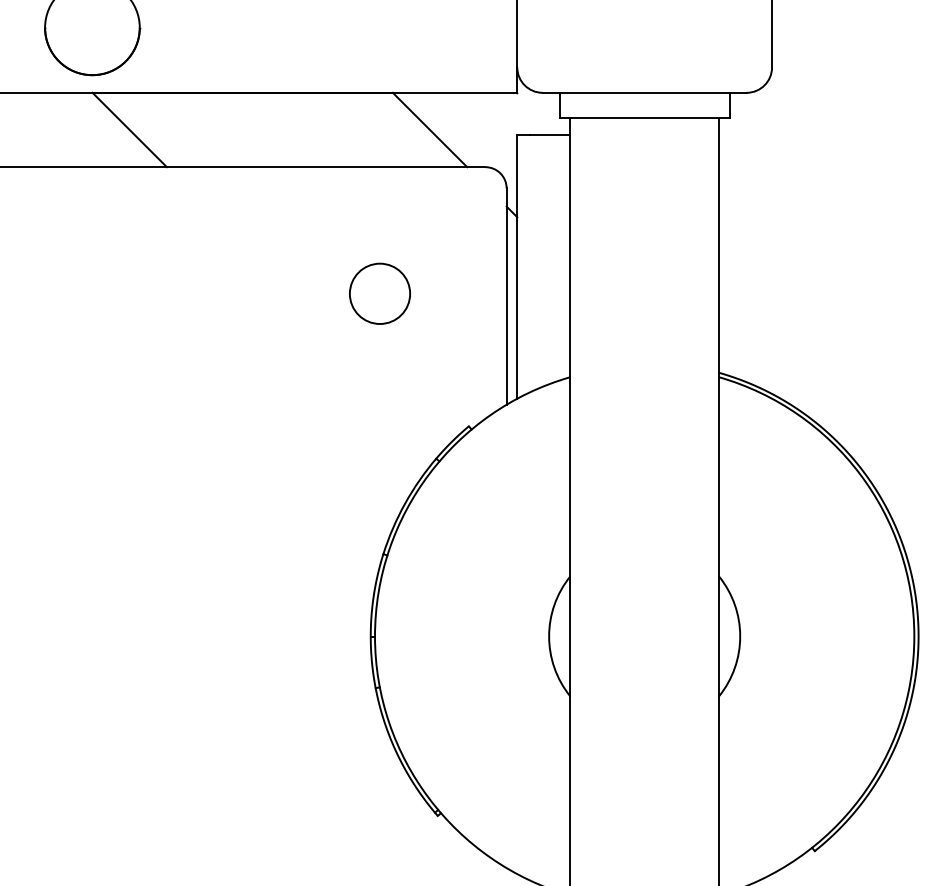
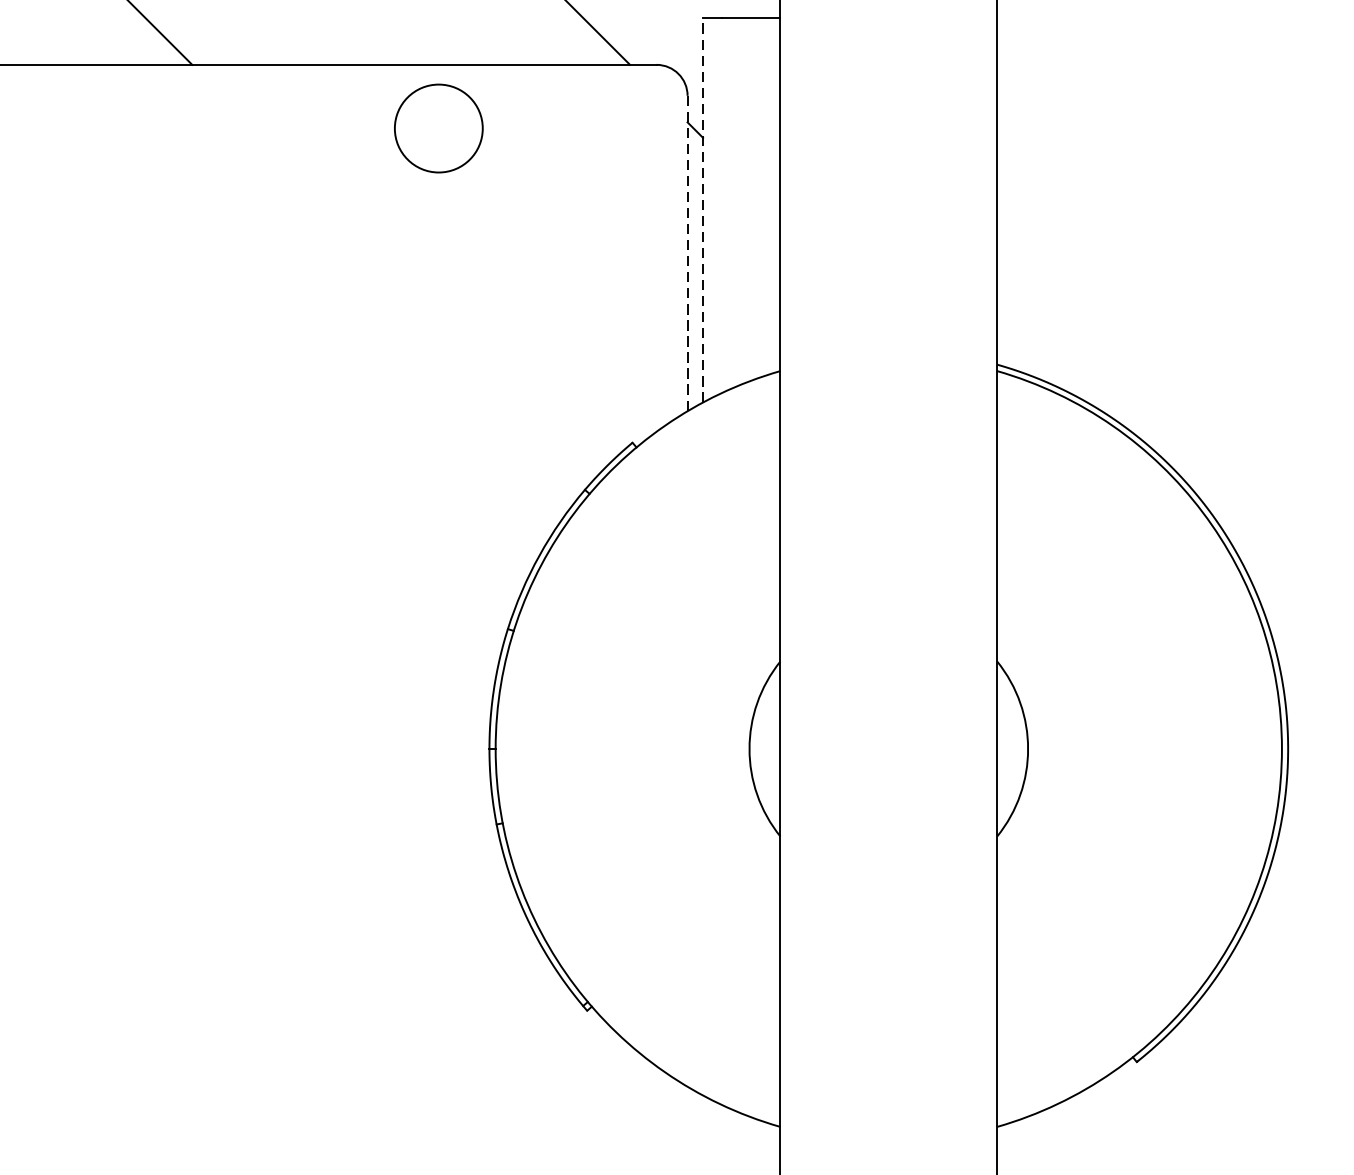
line: (517, 267) -> (703, 211), solid -> dashed
circle: (379, 293) -> (438, 128), moved
line: (506, 297) -> (687, 254), solid -> dashed

